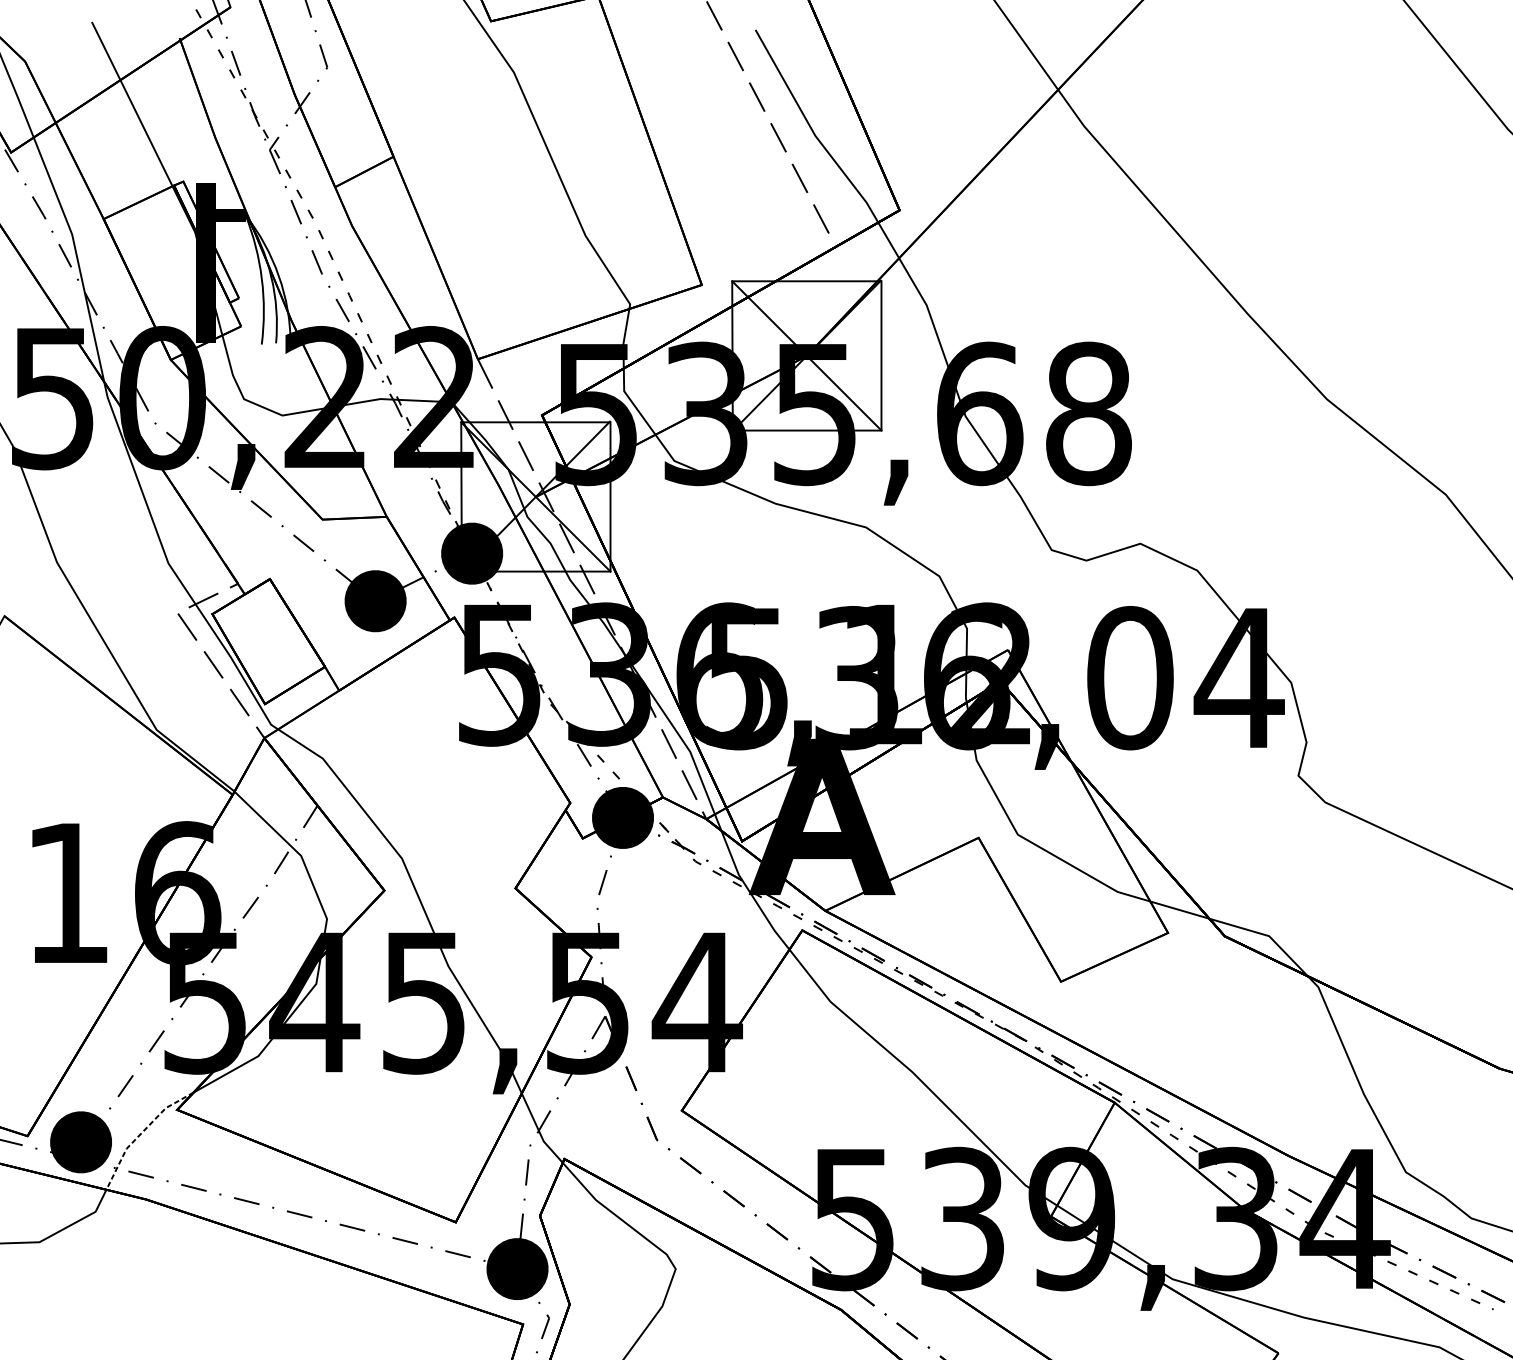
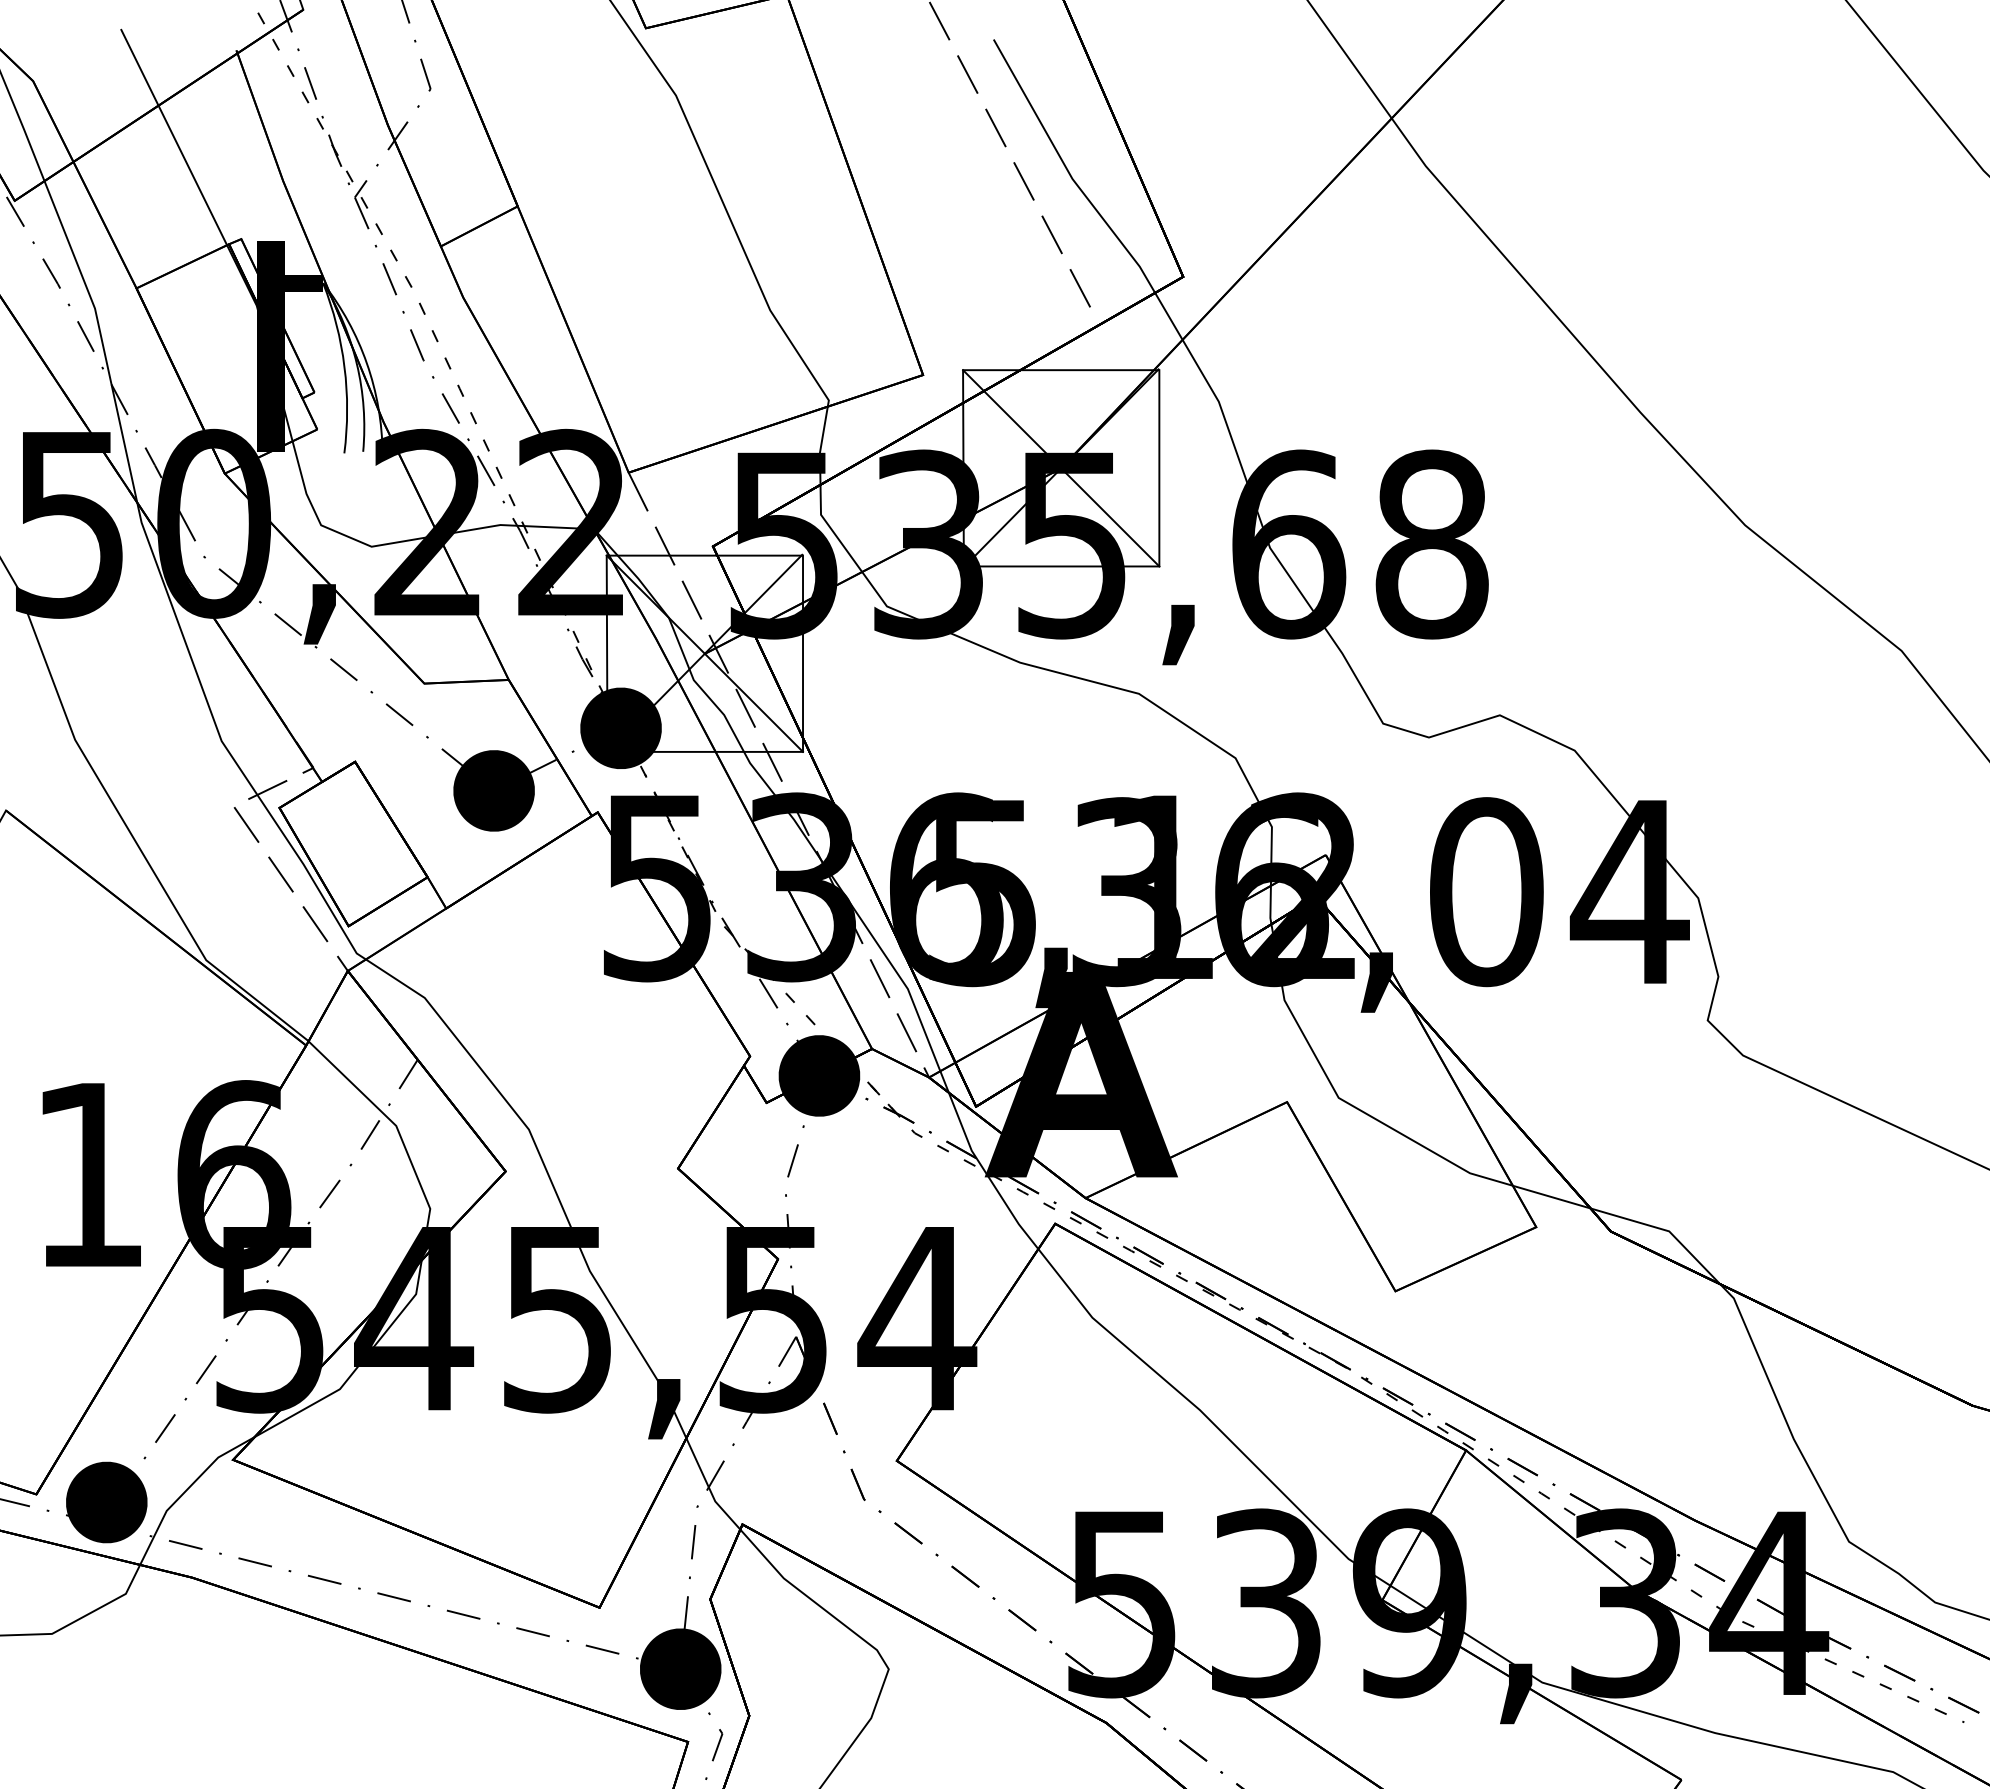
line: (140, 1133) -> (185, 1490), dashed -> solid

